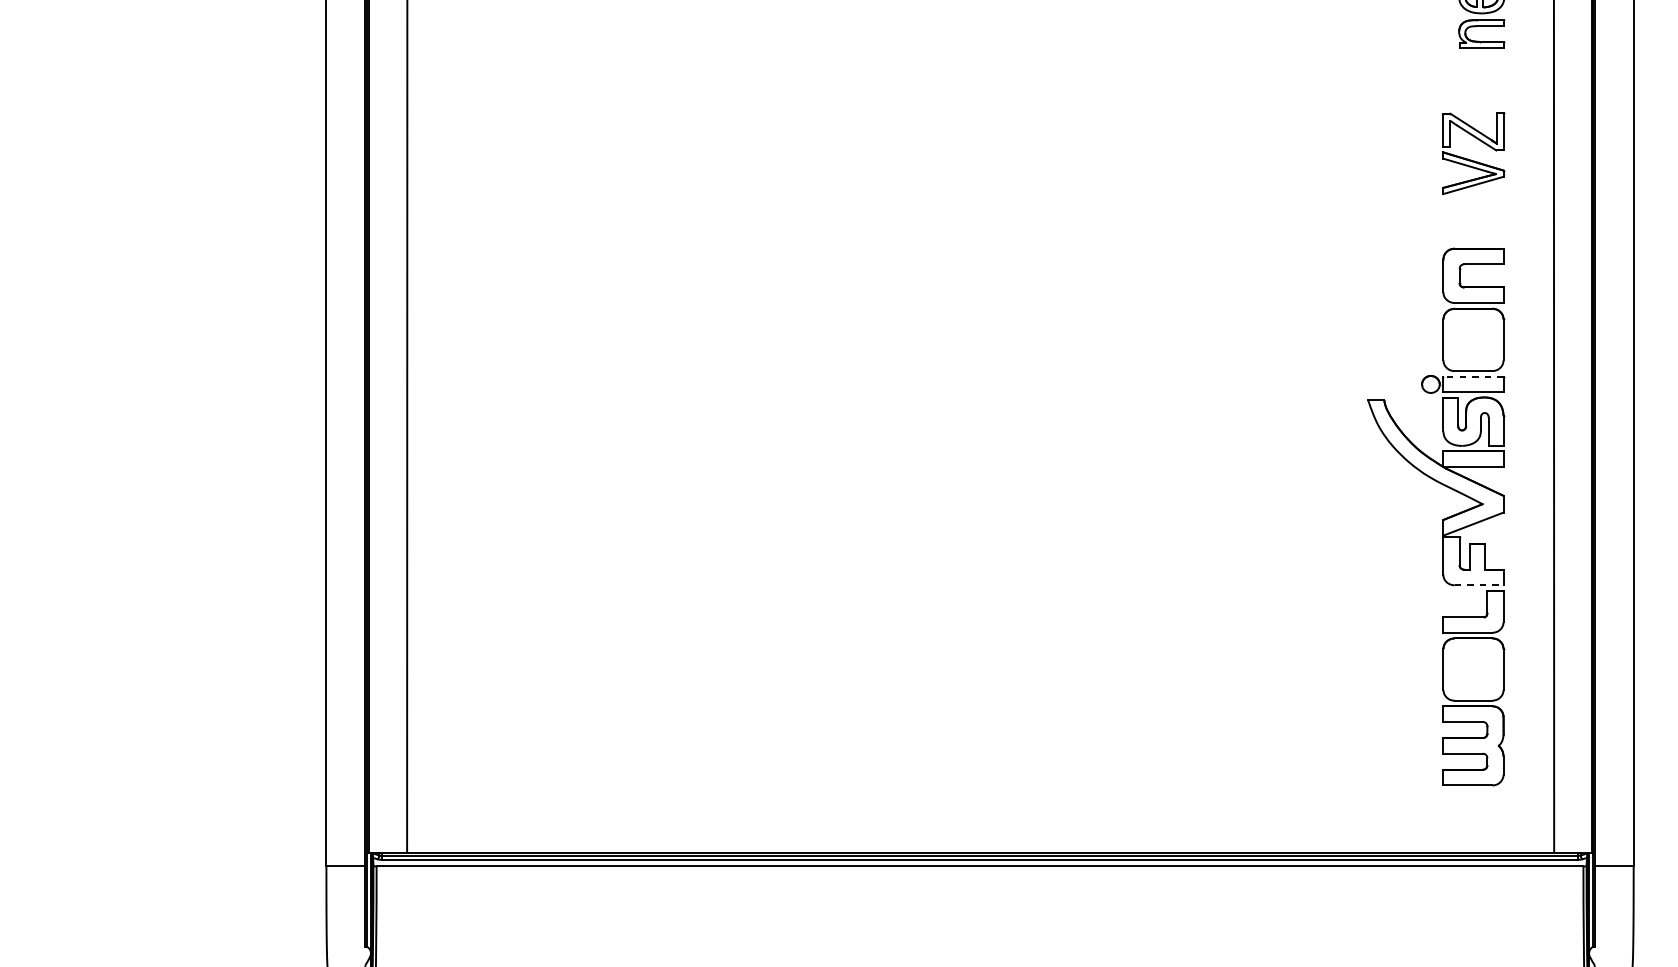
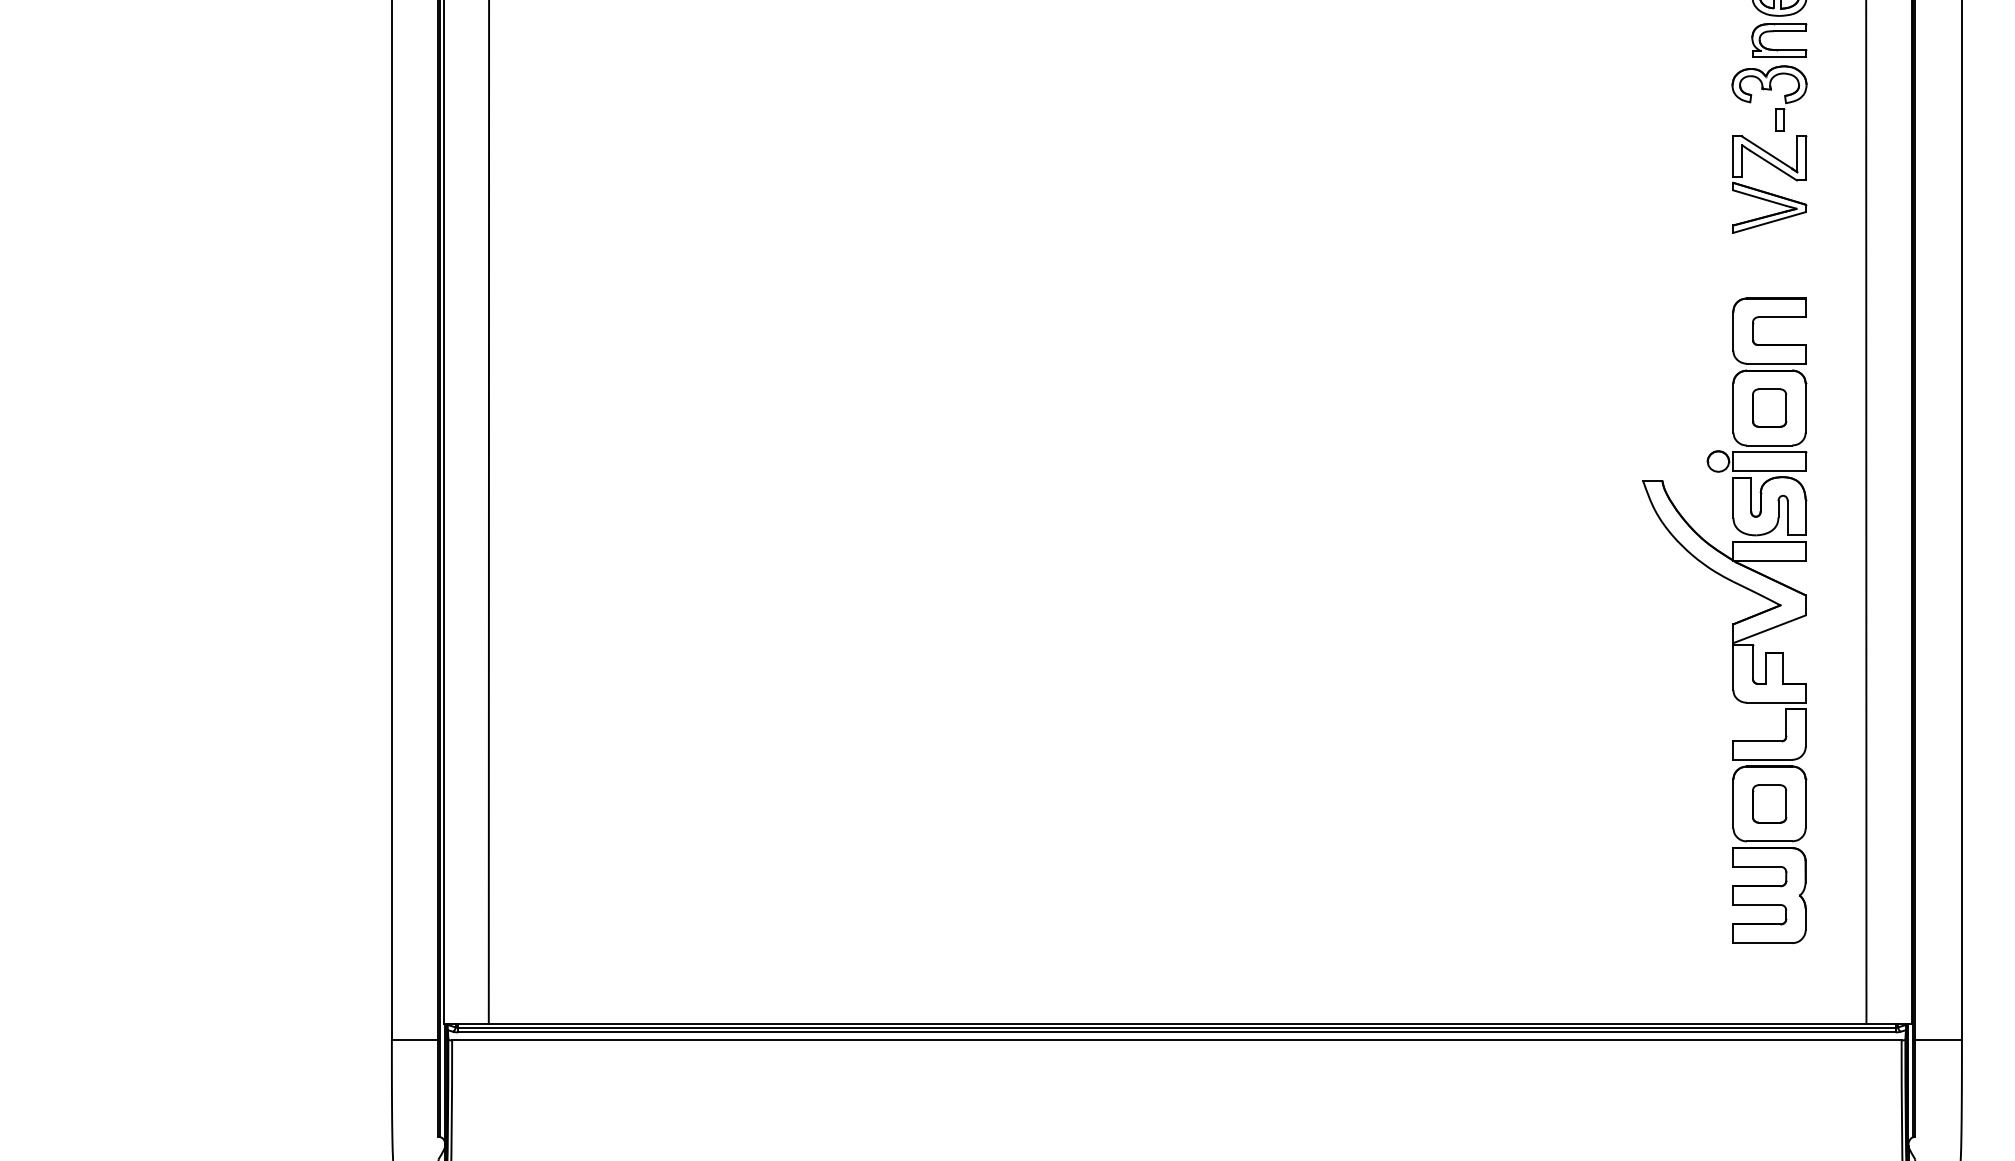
part: (1473, 75) -> (1769, 90), added
part: (1473, 339) -> (1769, 407), added
line: (1473, 376) -> (1769, 452), dashed -> solid
line: (1479, 585) -> (1776, 702), dashed -> solid
part: (1473, 669) -> (1769, 803), added

